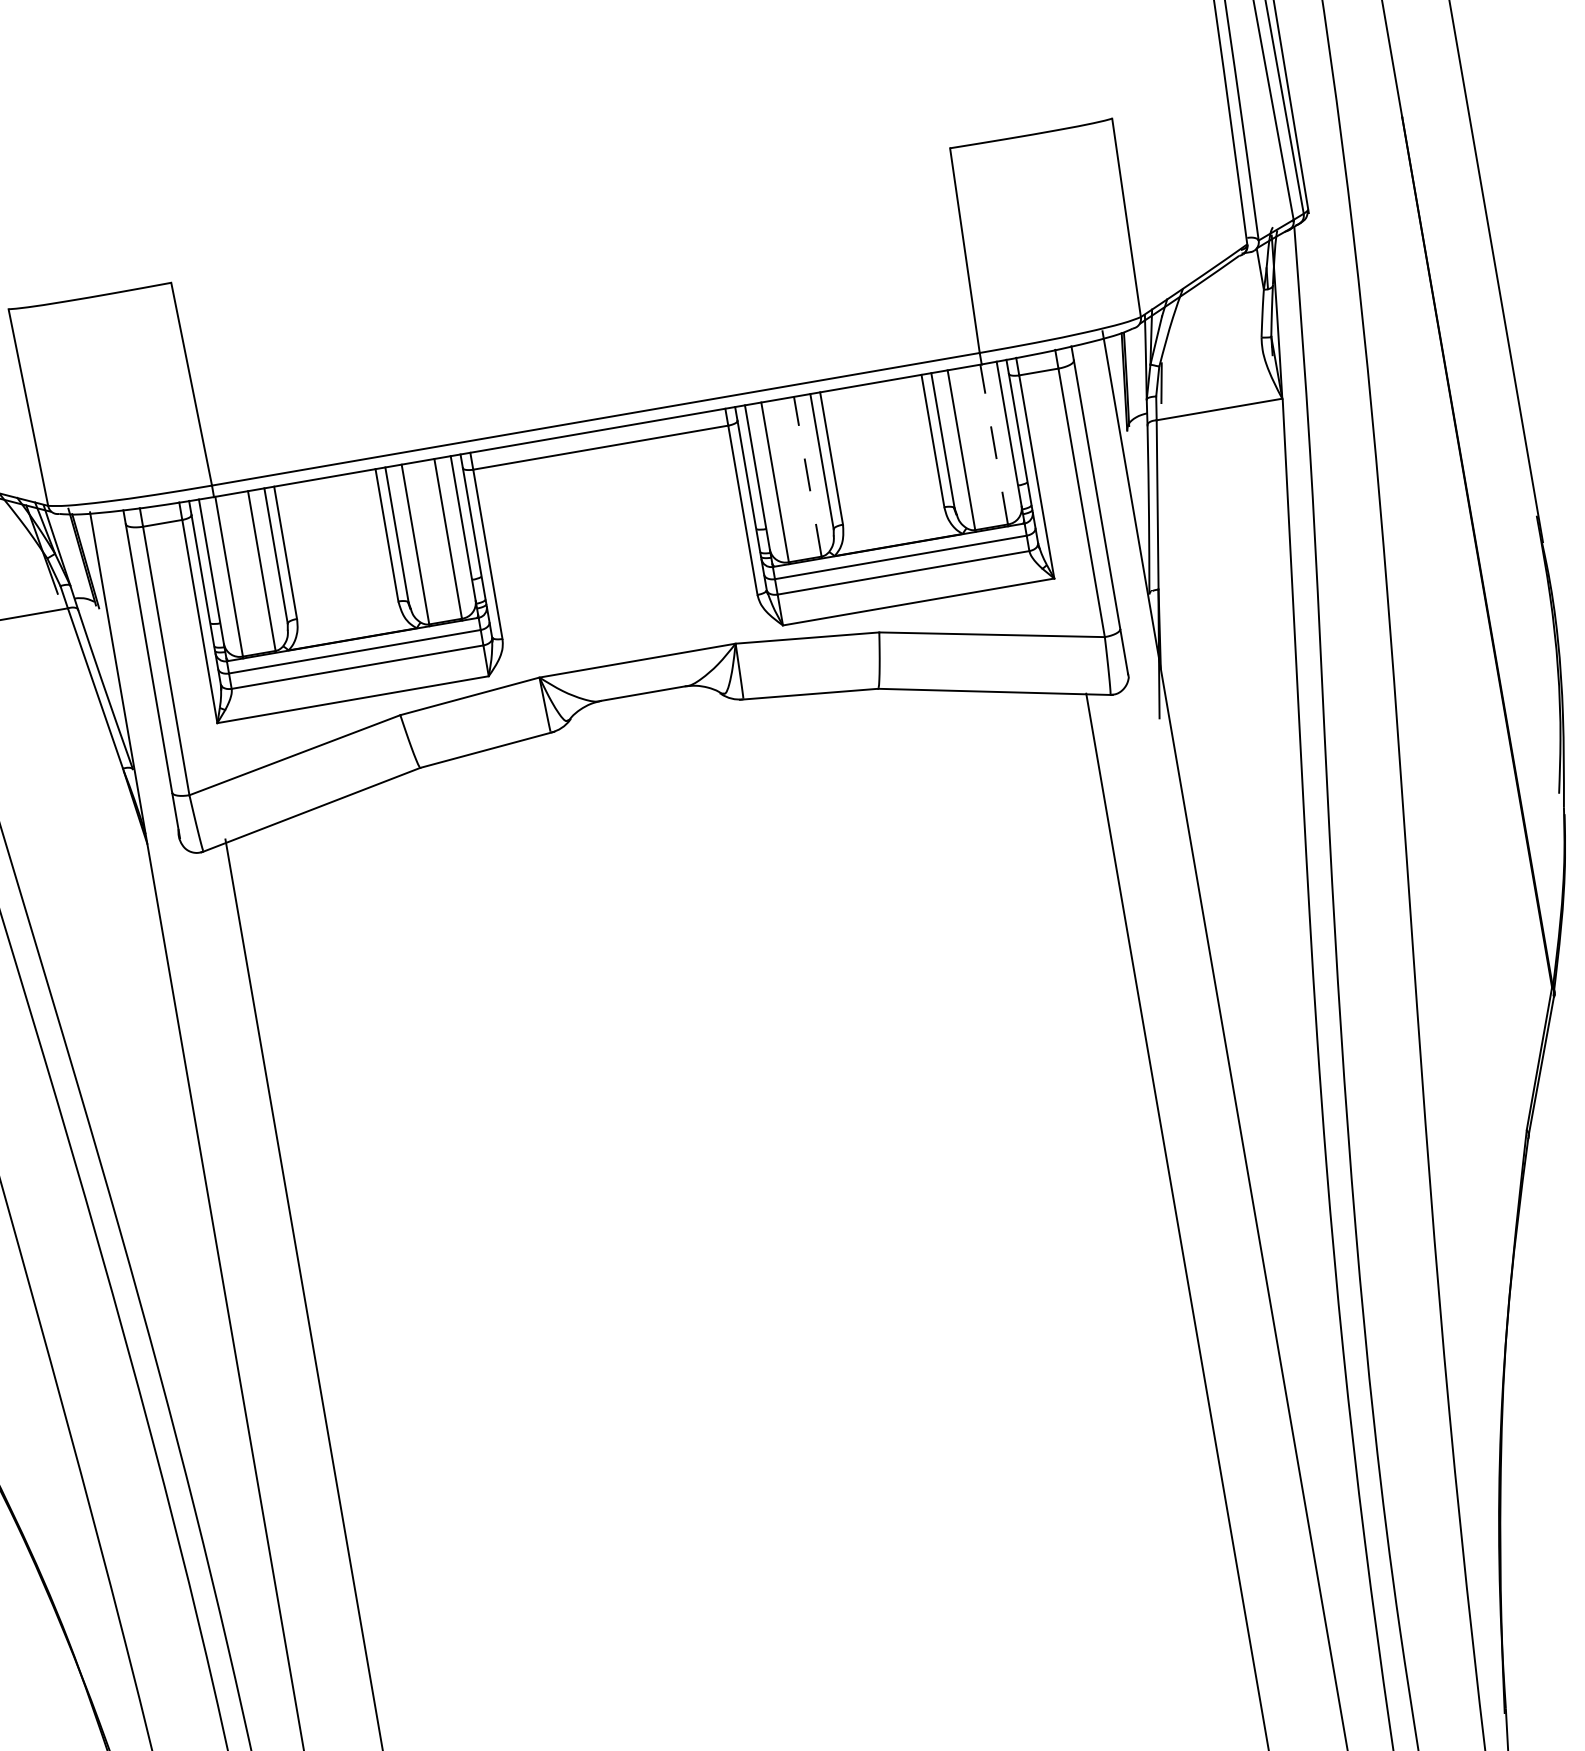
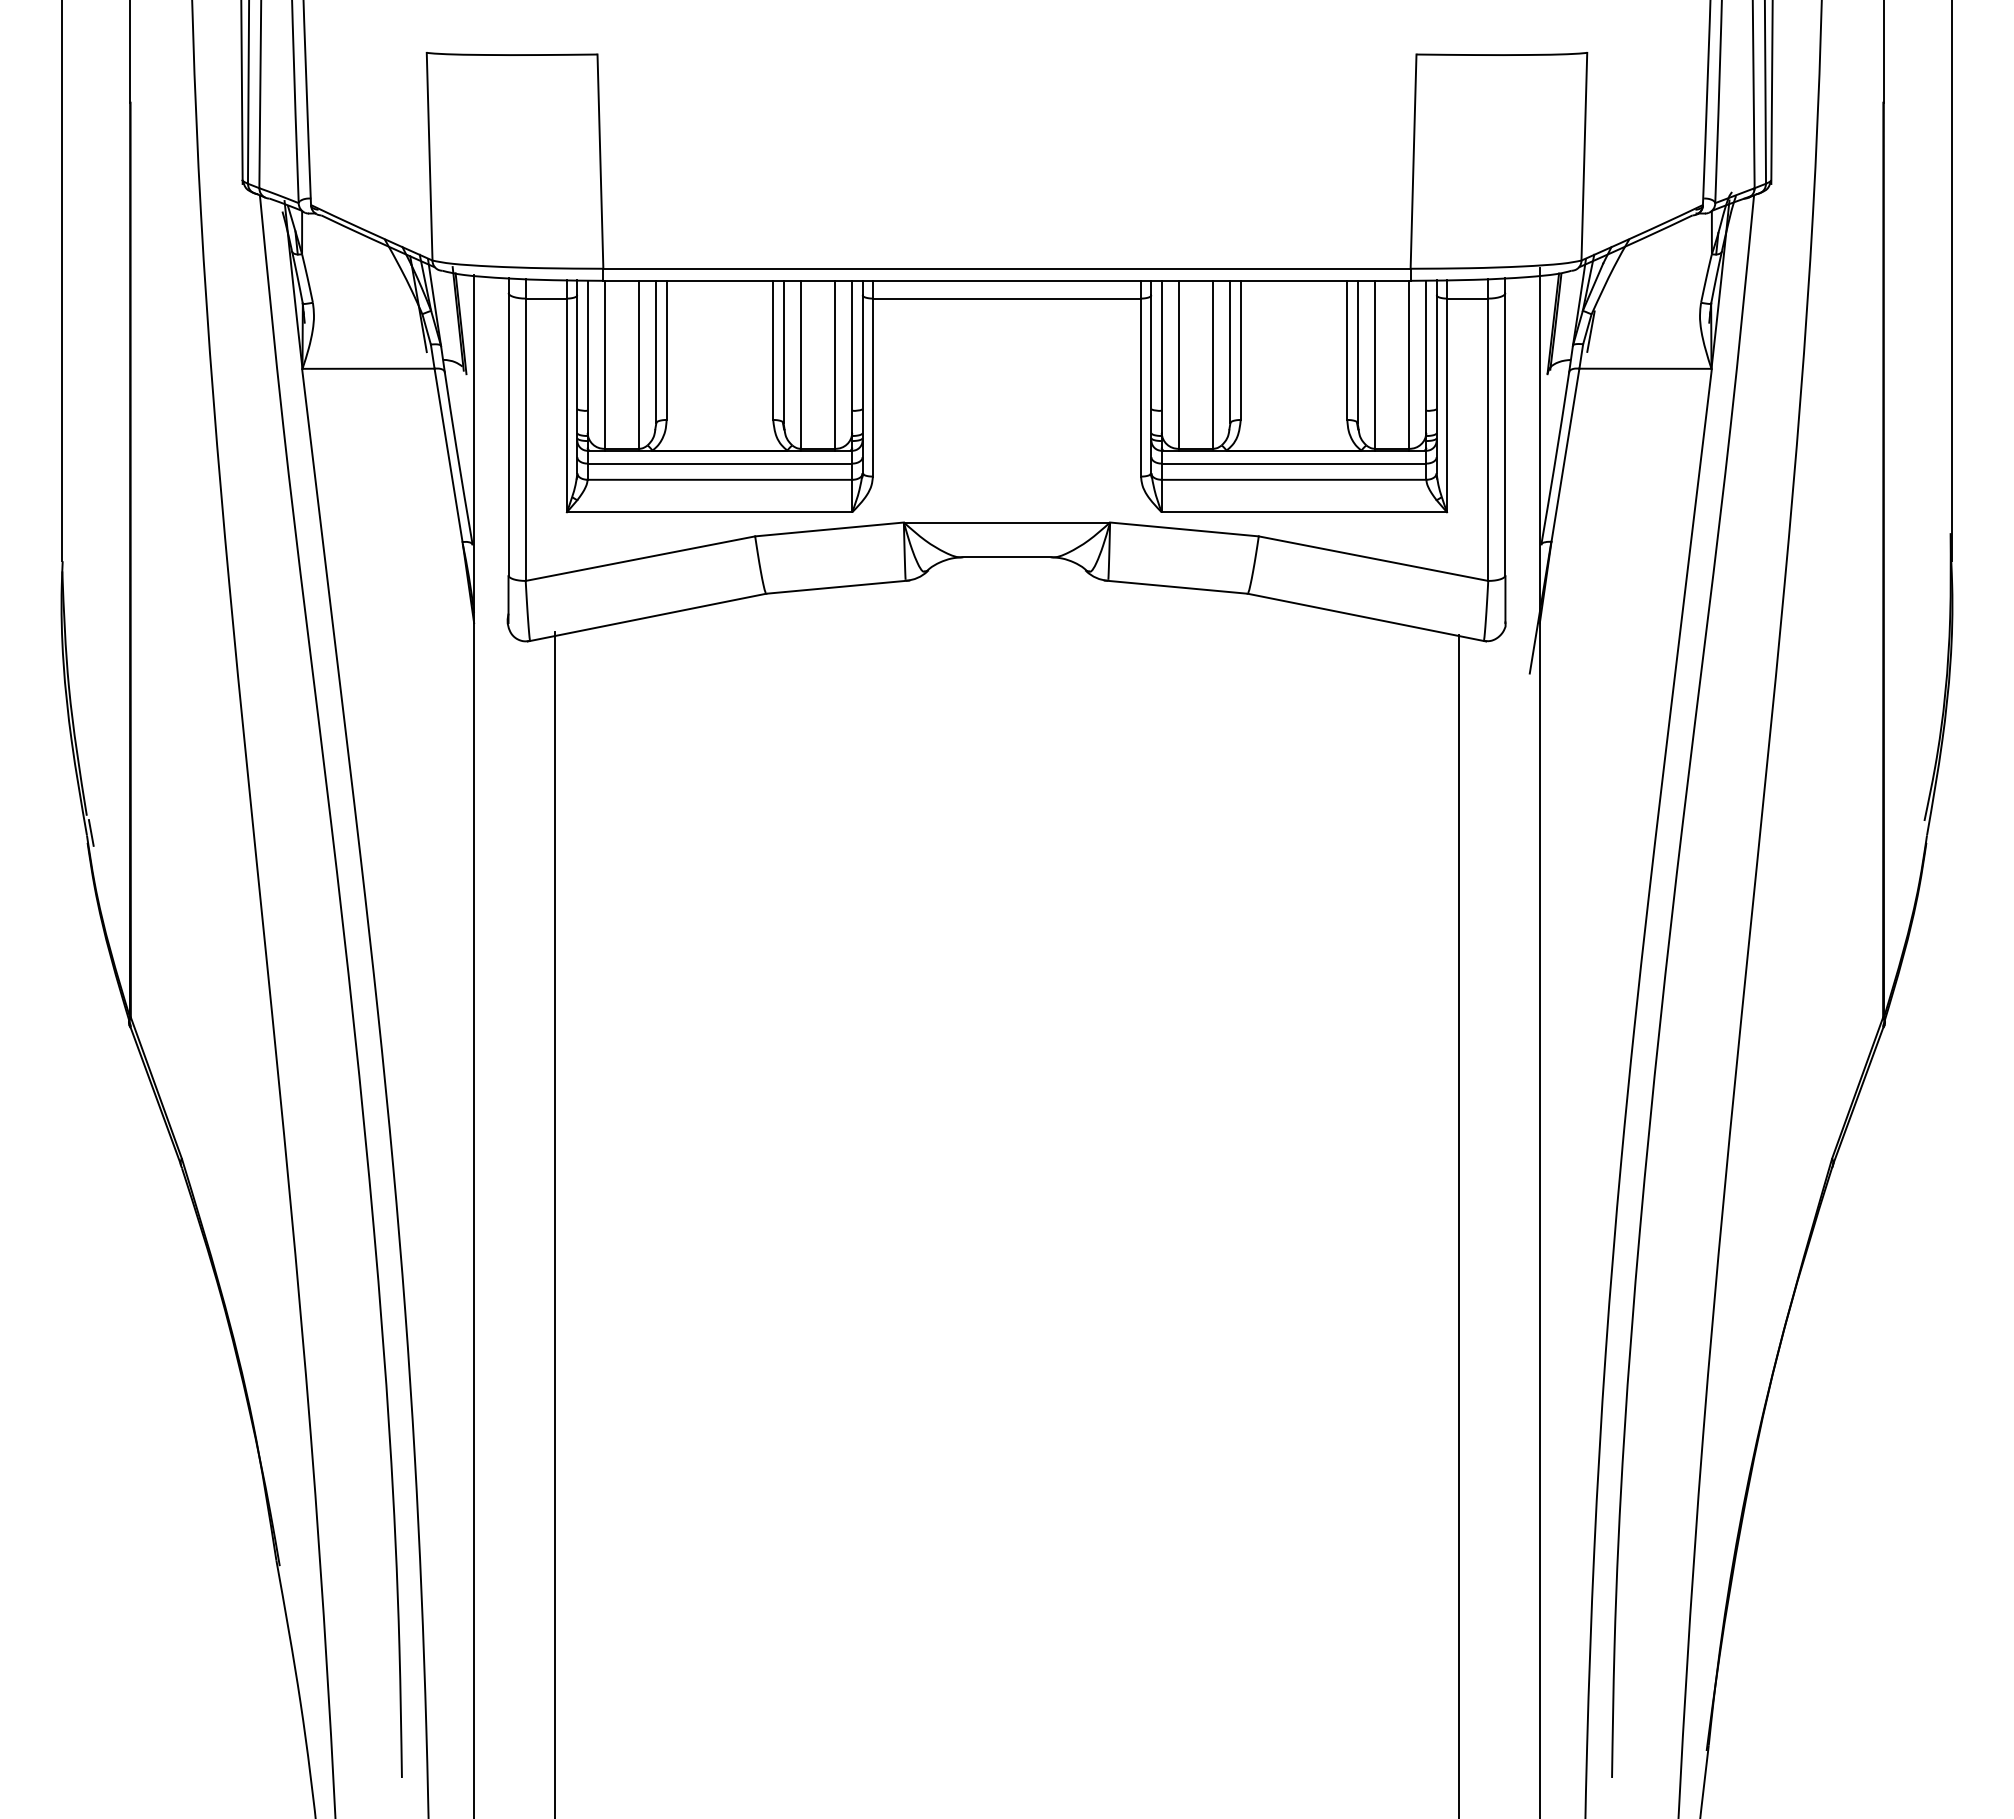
line: (994, 444) -> (1409, 364), dashed -> solid
line: (807, 476) -> (1213, 364), dashed -> solid

